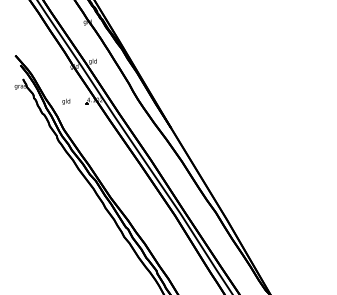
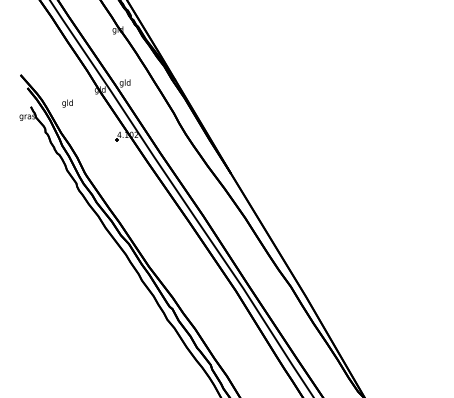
text: (66, 101) -> (67, 103), moved

